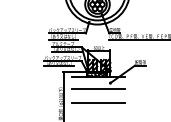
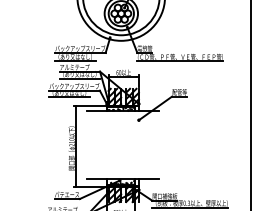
line: (98, 88) -> (122, 127), removed
line: (98, 102) -> (122, 146), removed

